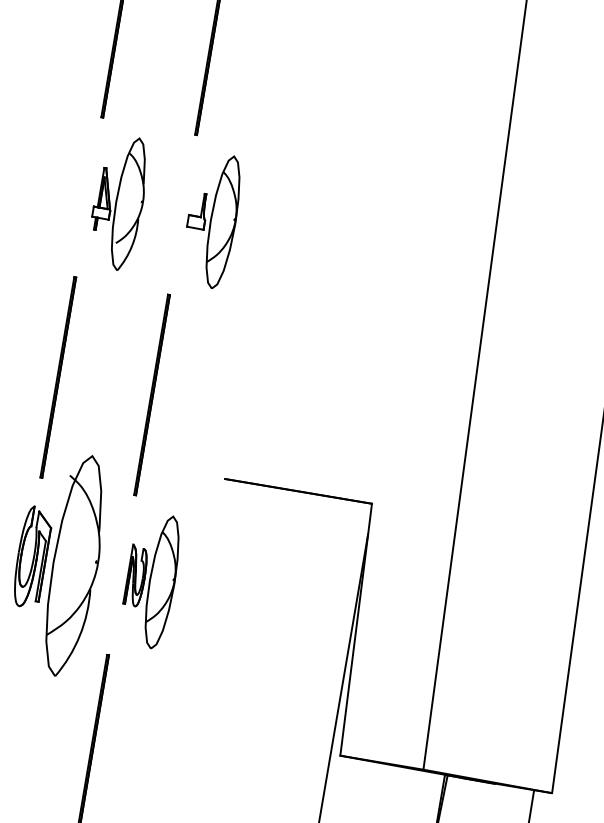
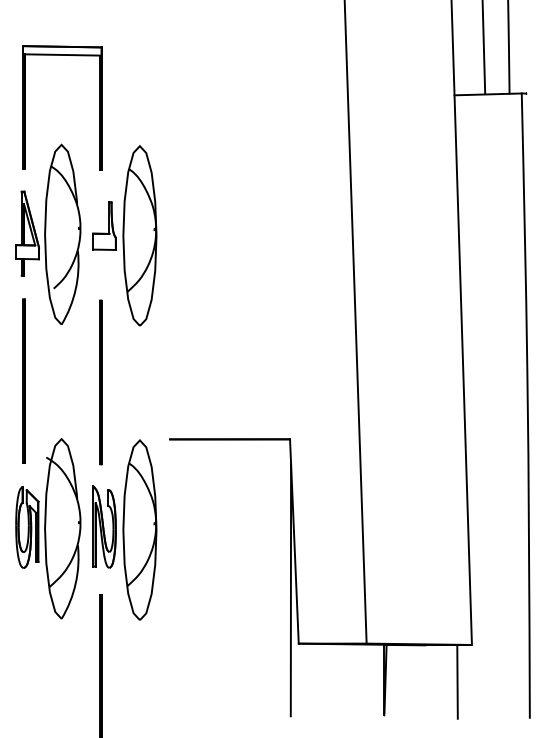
part: (118, 201) -> (48, 233), size x1.67
part: (211, 219) -> (124, 235), size x1.67
part: (150, 579) -> (124, 529), size x1.67

